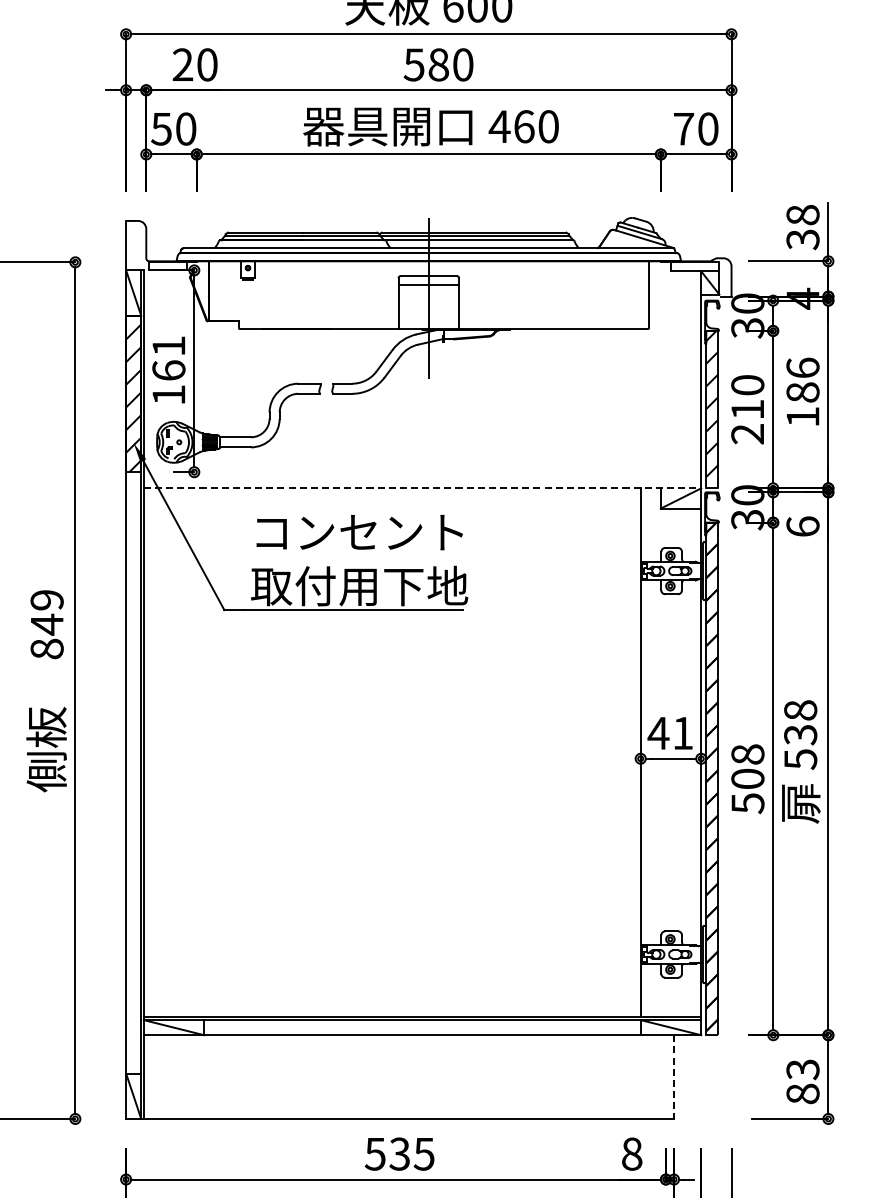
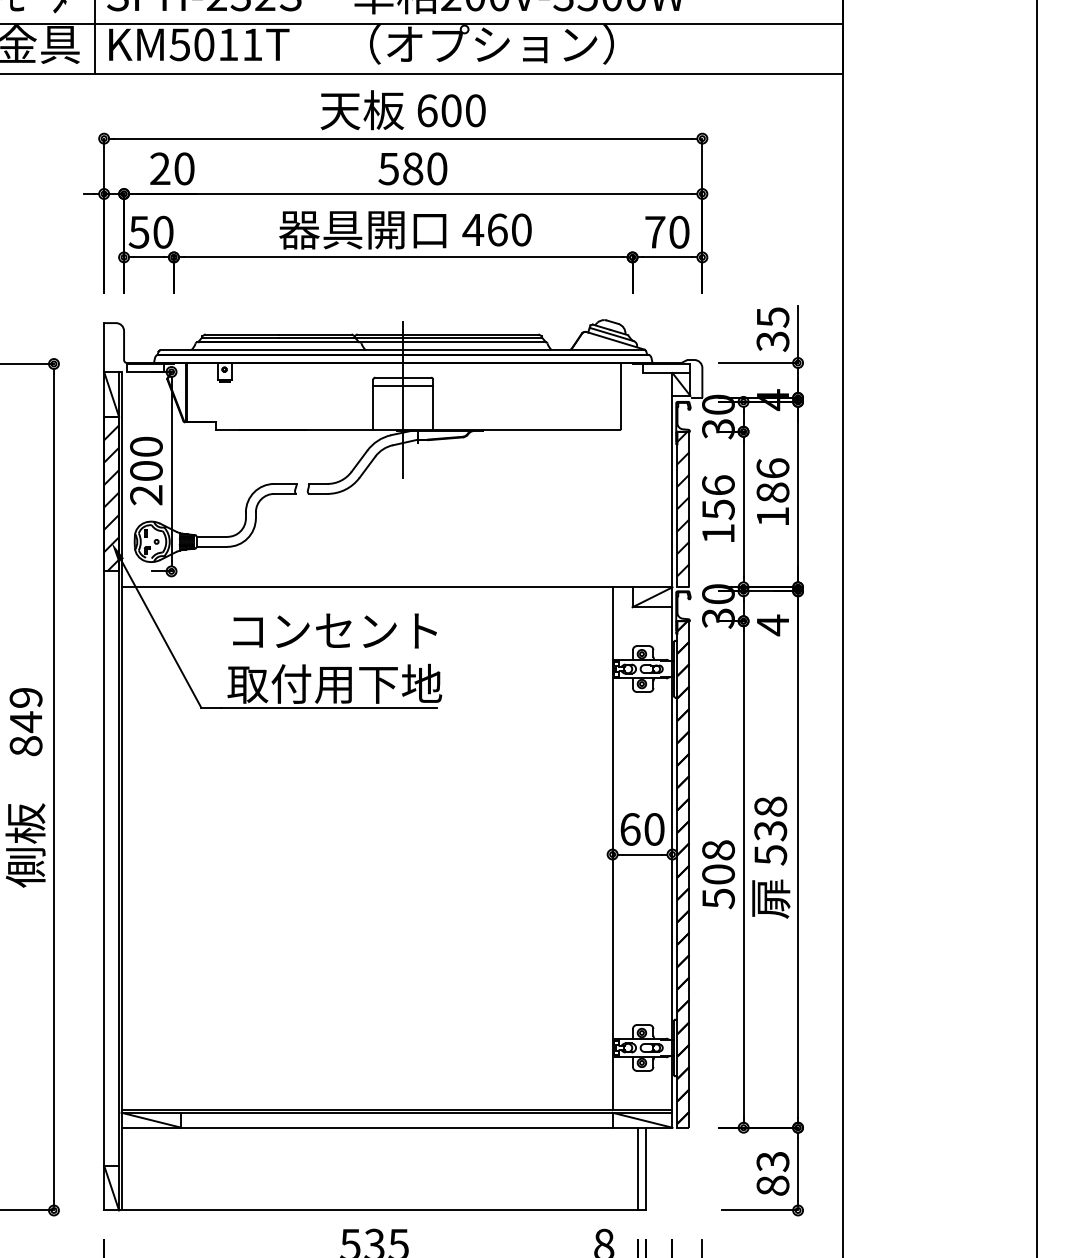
text: (802, 215) -> (772, 317), 38 -> 35
text: (168, 370) -> (146, 470), 161 -> 200
text: (747, 409) -> (718, 509), 210 -> 156
line: (423, 488) -> (397, 587), dashed -> solid
text: (802, 526) -> (772, 625), 6 -> 4
text: (669, 733) -> (641, 829), 41 -> 60
line: (665, 1076) -> (637, 1168), added
line: (673, 1077) -> (645, 1169), dashed -> solid

